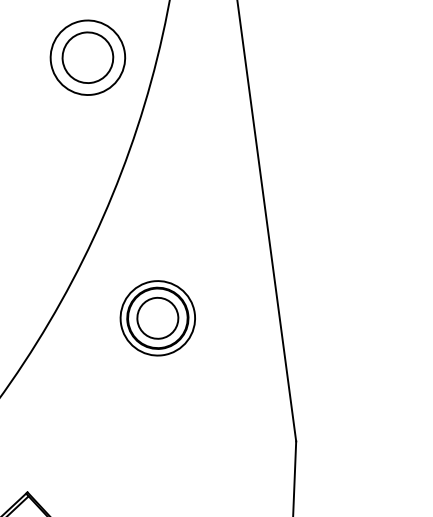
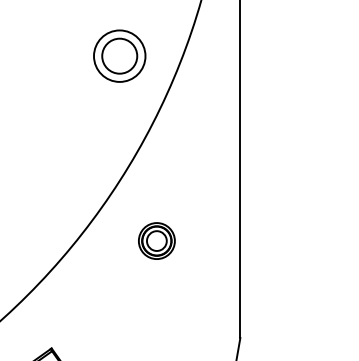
part: (87, 56) -> (119, 55), moved
part: (157, 317) -> (156, 240), size x0.7

